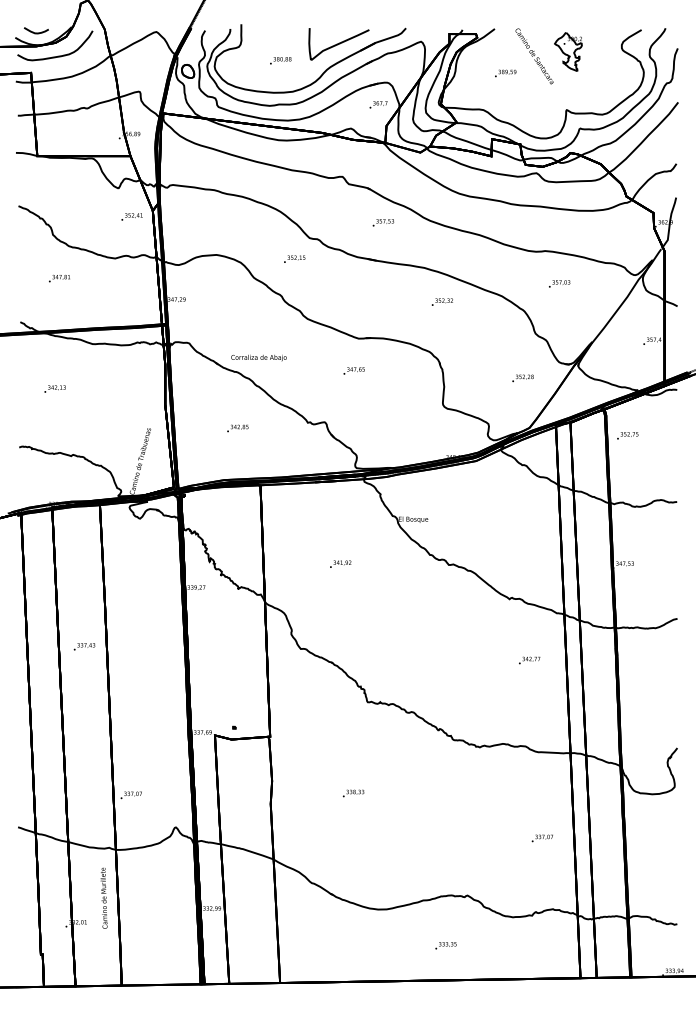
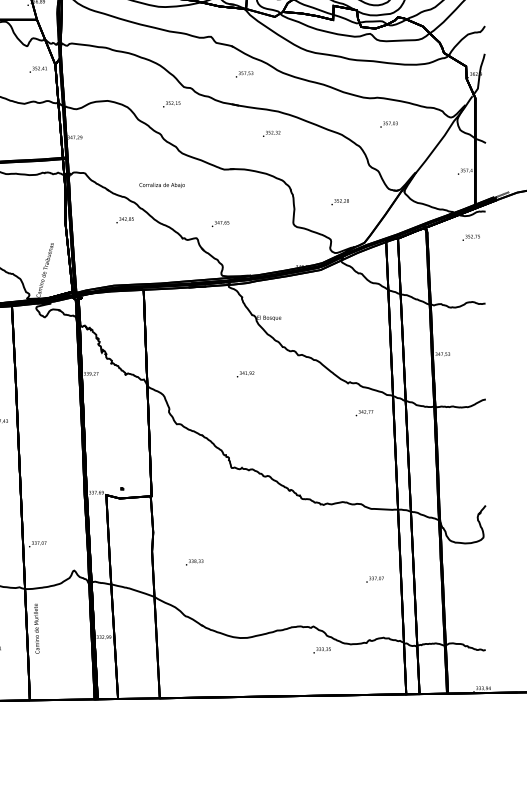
text: (441, 301) -> (270, 133), moved
text: (258, 357) -> (161, 185), moved
text: (353, 370) -> (220, 223), moved
text: (522, 378) -> (339, 202), moved
text: (237, 428) -> (124, 220), moved
text: (627, 435) -> (471, 237), moved
text: (340, 563) -> (245, 373), moved
text: (529, 660) -> (364, 413), moved
text: (353, 793) -> (194, 562), moved
text: (103, 897) -> (36, 628), moved
text: (445, 945) -> (321, 650), moved

